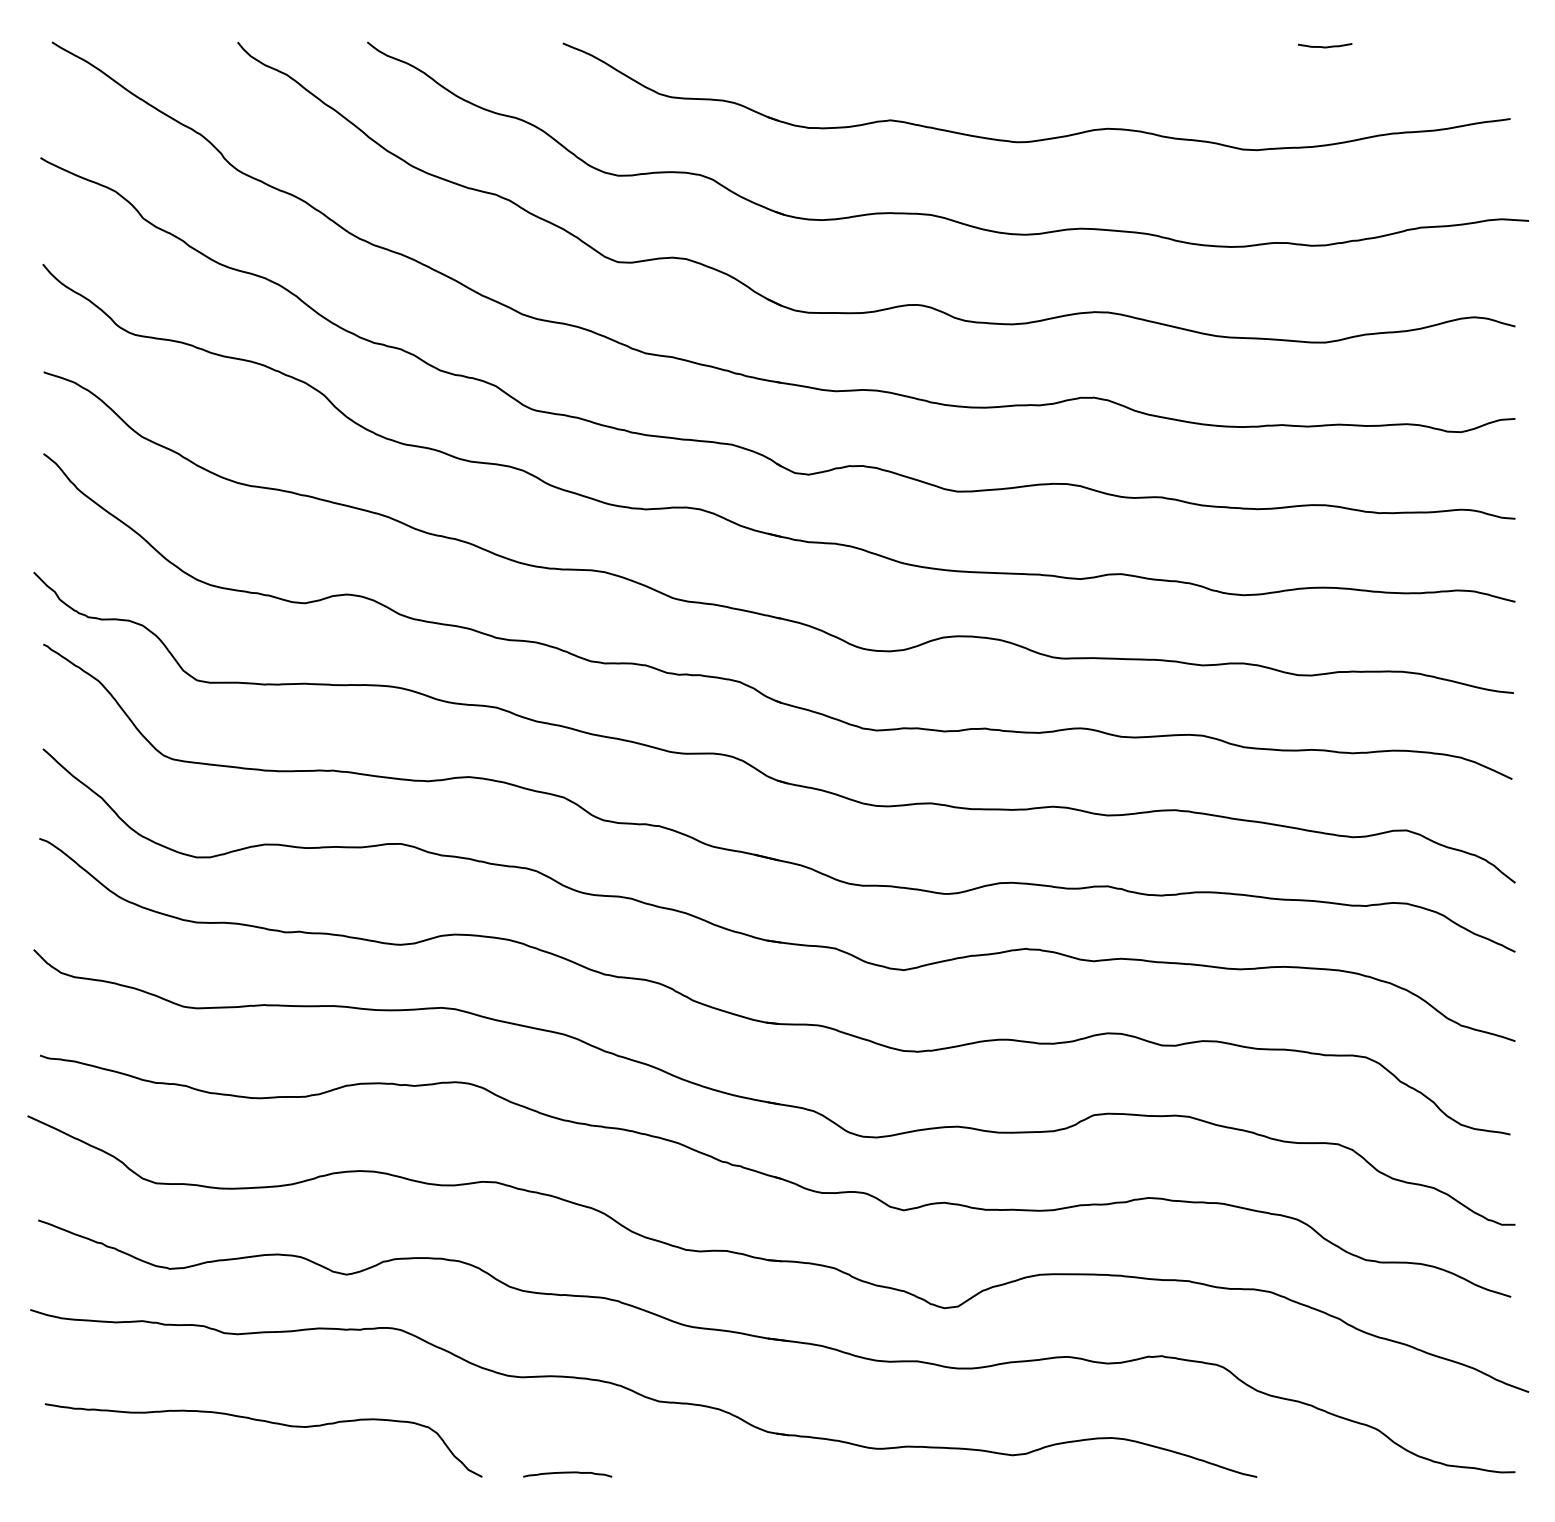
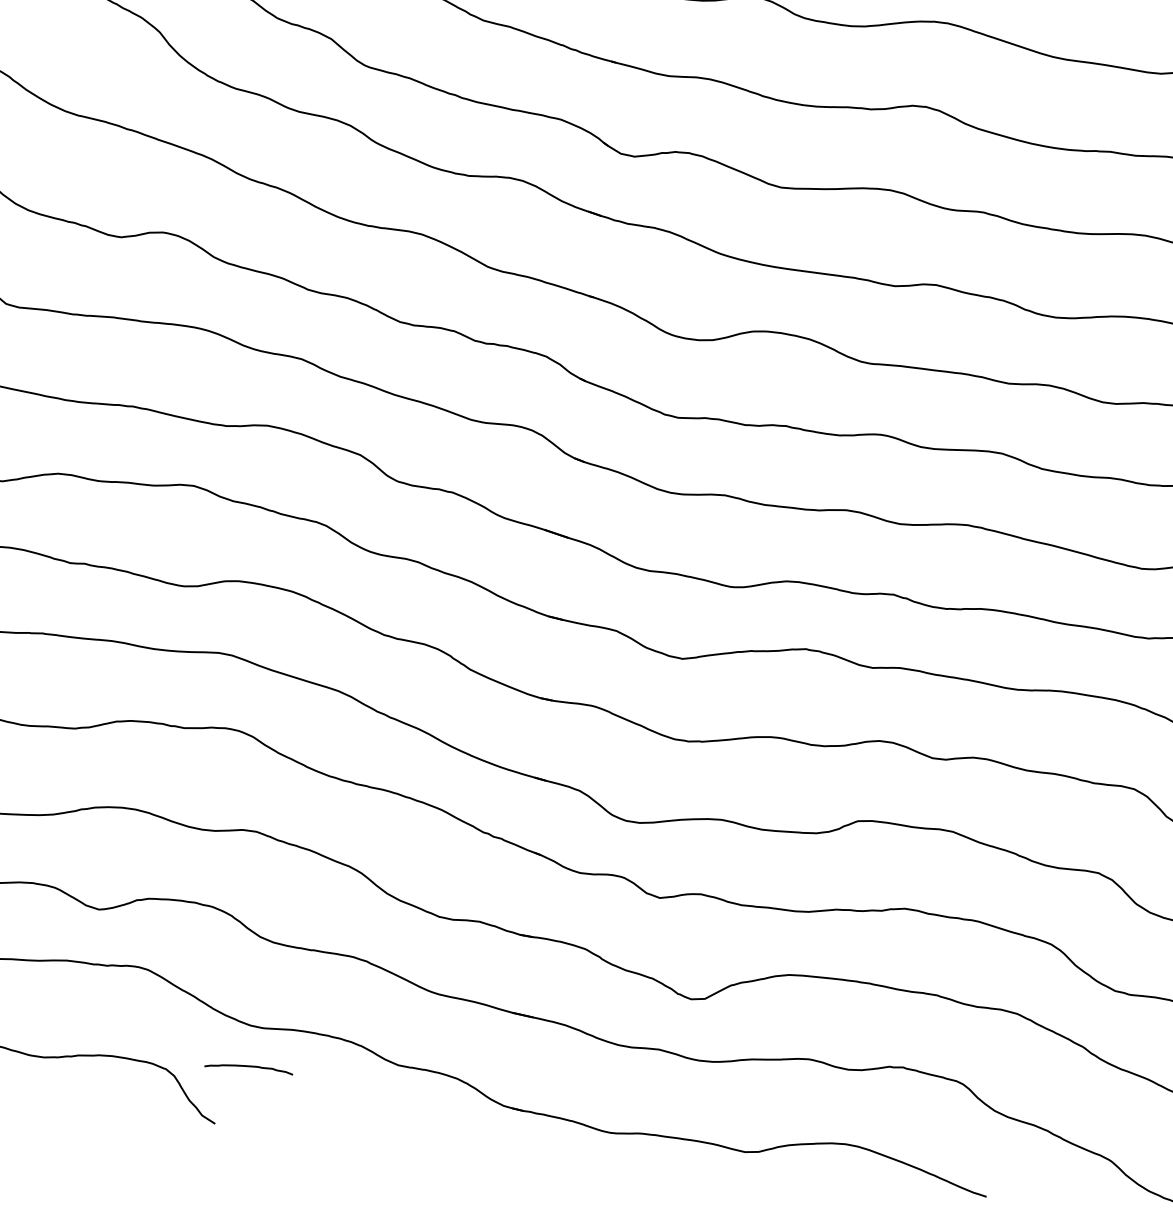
curve: (567, 1473) -> (248, 1067), moved

